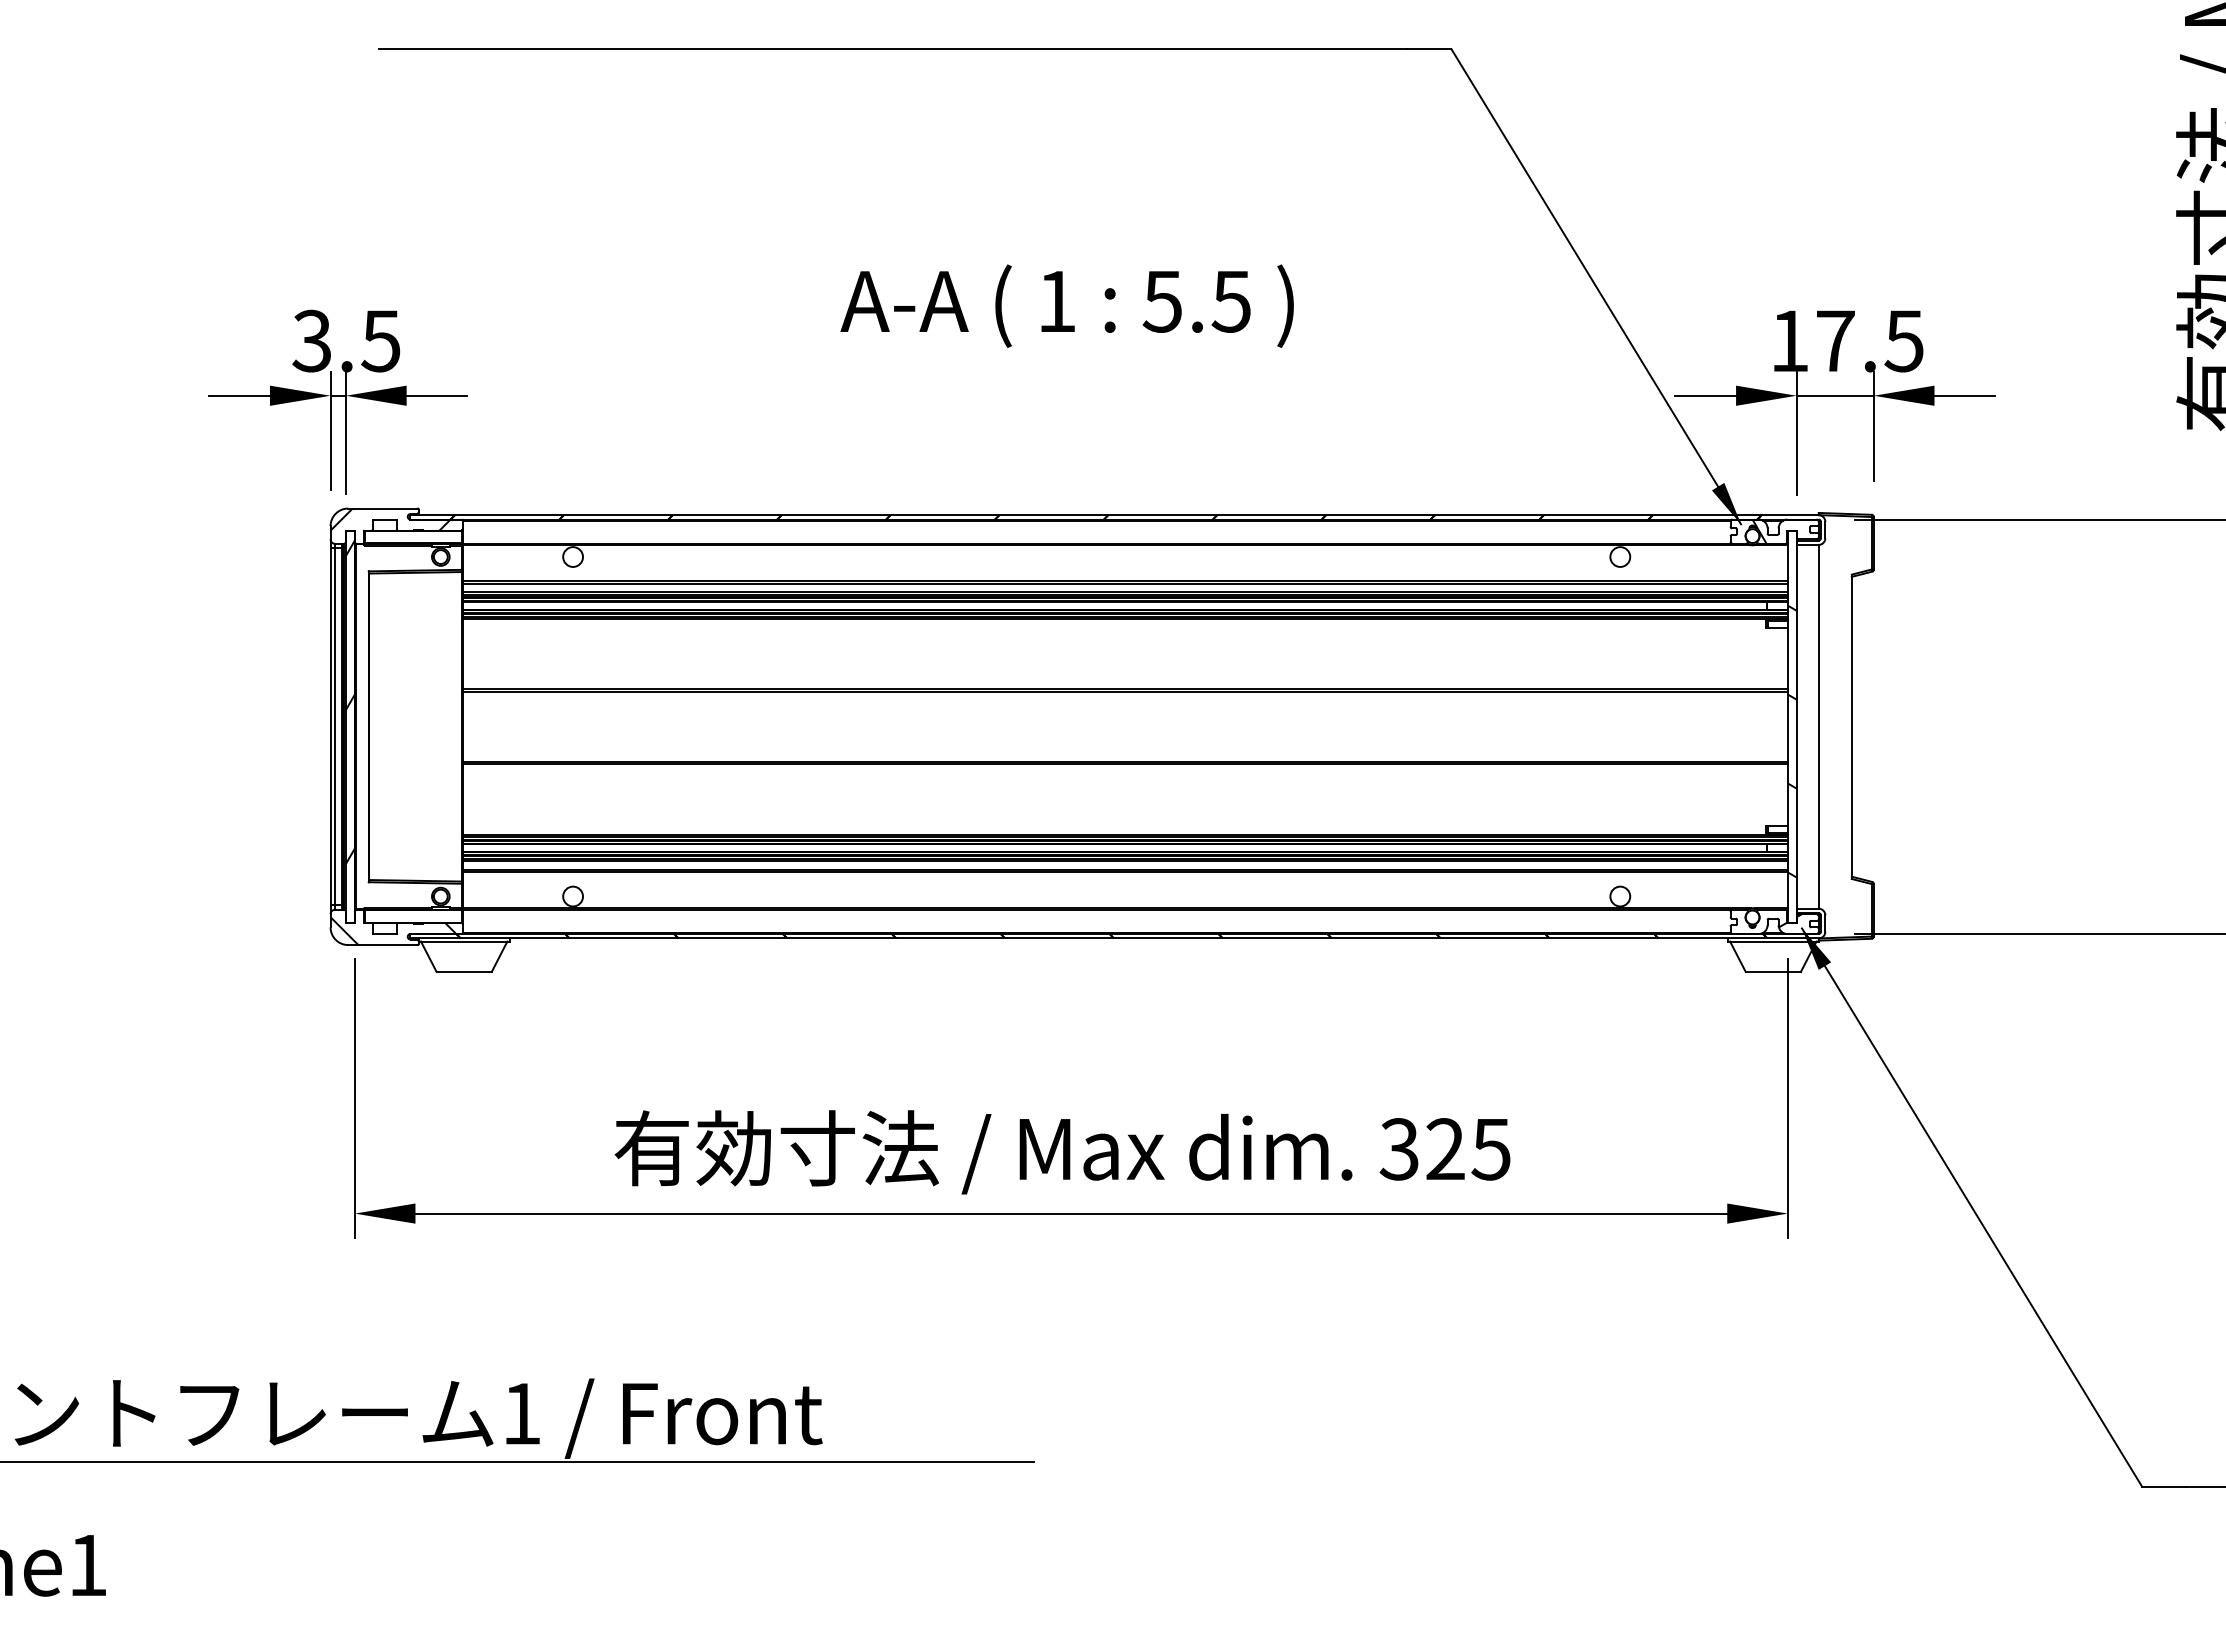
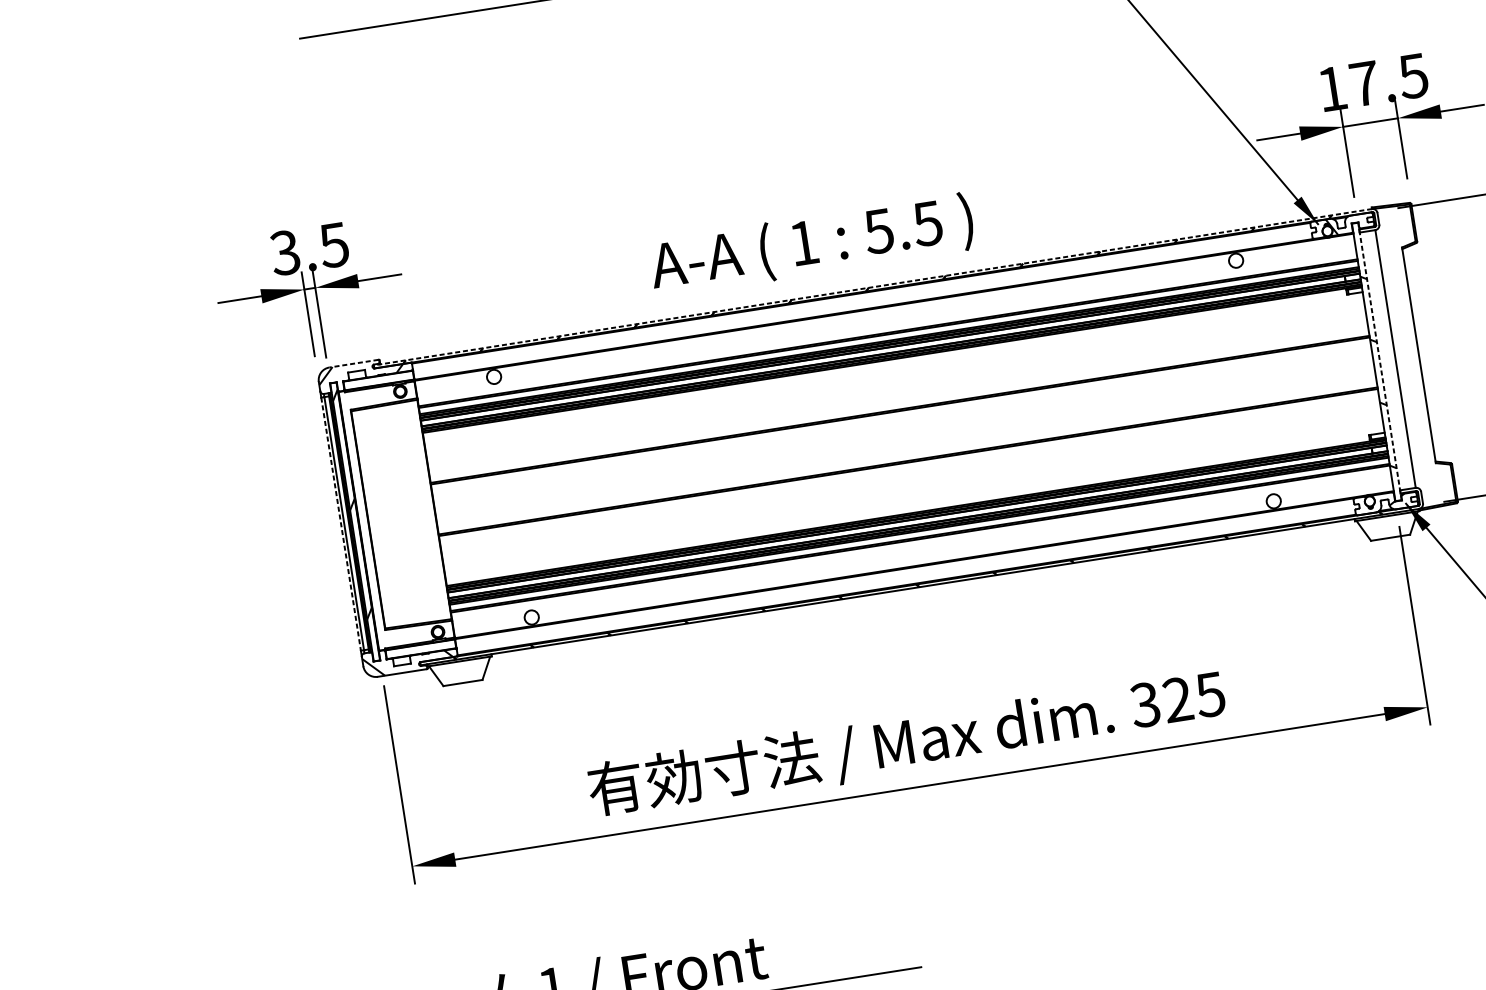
text: (1066, 305) -> (811, 244), moved
line: (382, 508) -> (353, 363), solid -> dashed
line: (1113, 515) -> (872, 287), solid -> dashed
line: (330, 726) -> (341, 523), solid -> dashed
line: (1796, 726) -> (1379, 361), solid -> dashed

